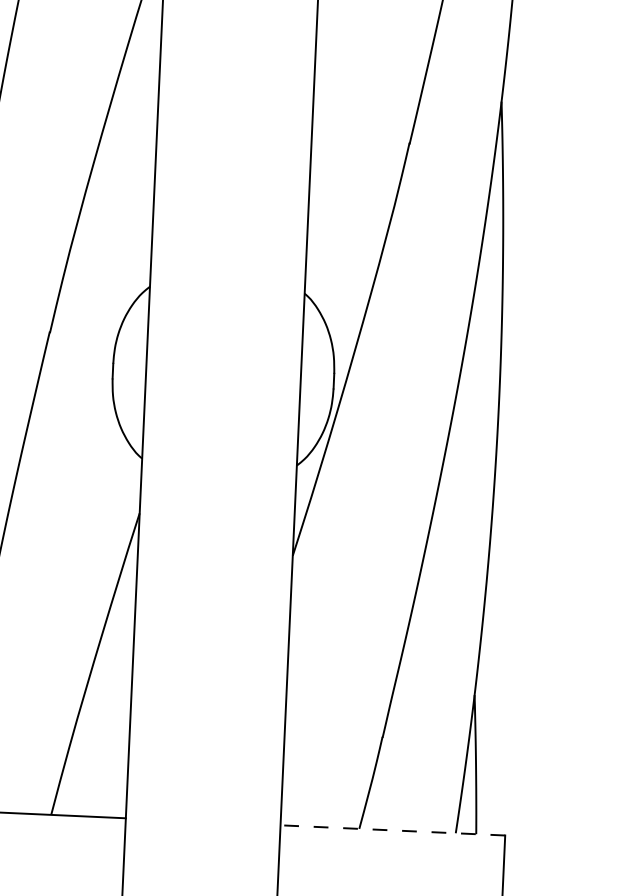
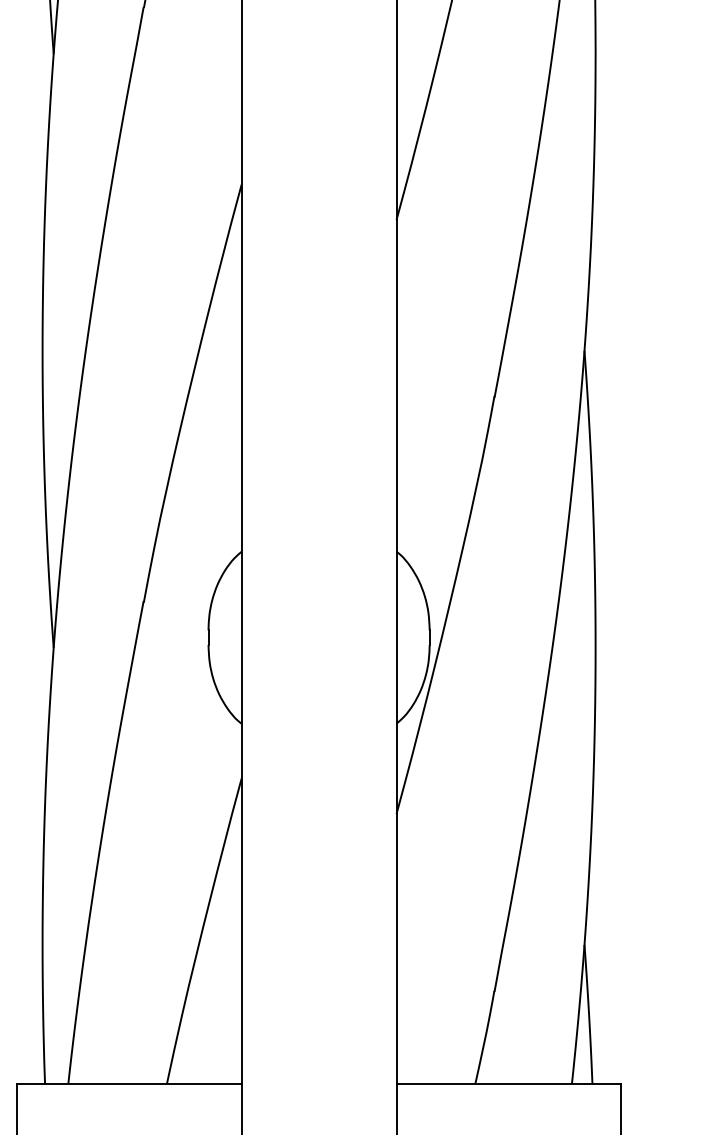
line: (392, 830) -> (508, 1083), dashed -> solid

